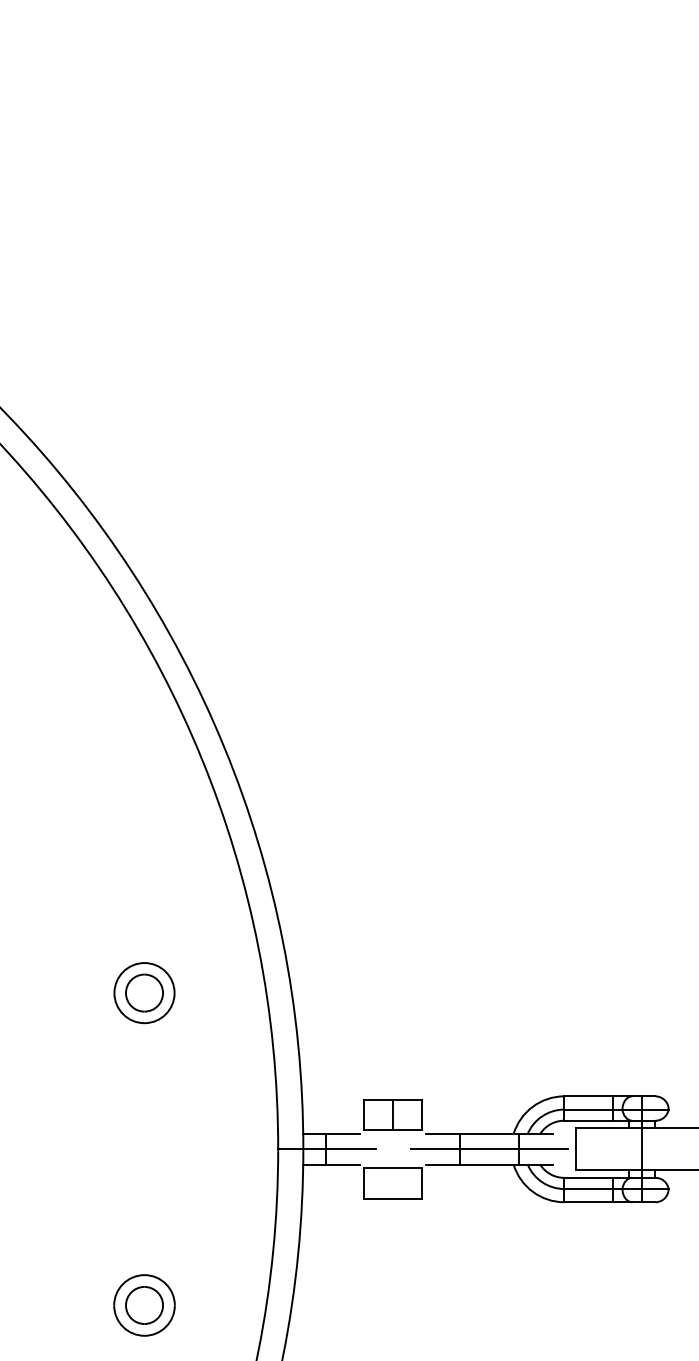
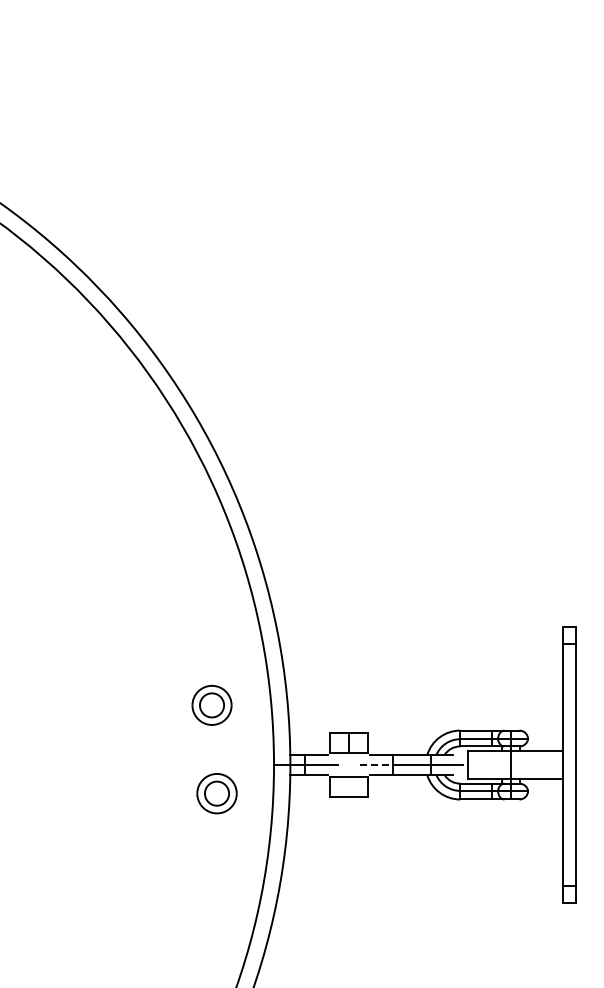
part: (143, 993) -> (211, 705), moved
line: (435, 1149) -> (376, 765), solid -> dashed
part: (143, 1305) -> (216, 793), moved

